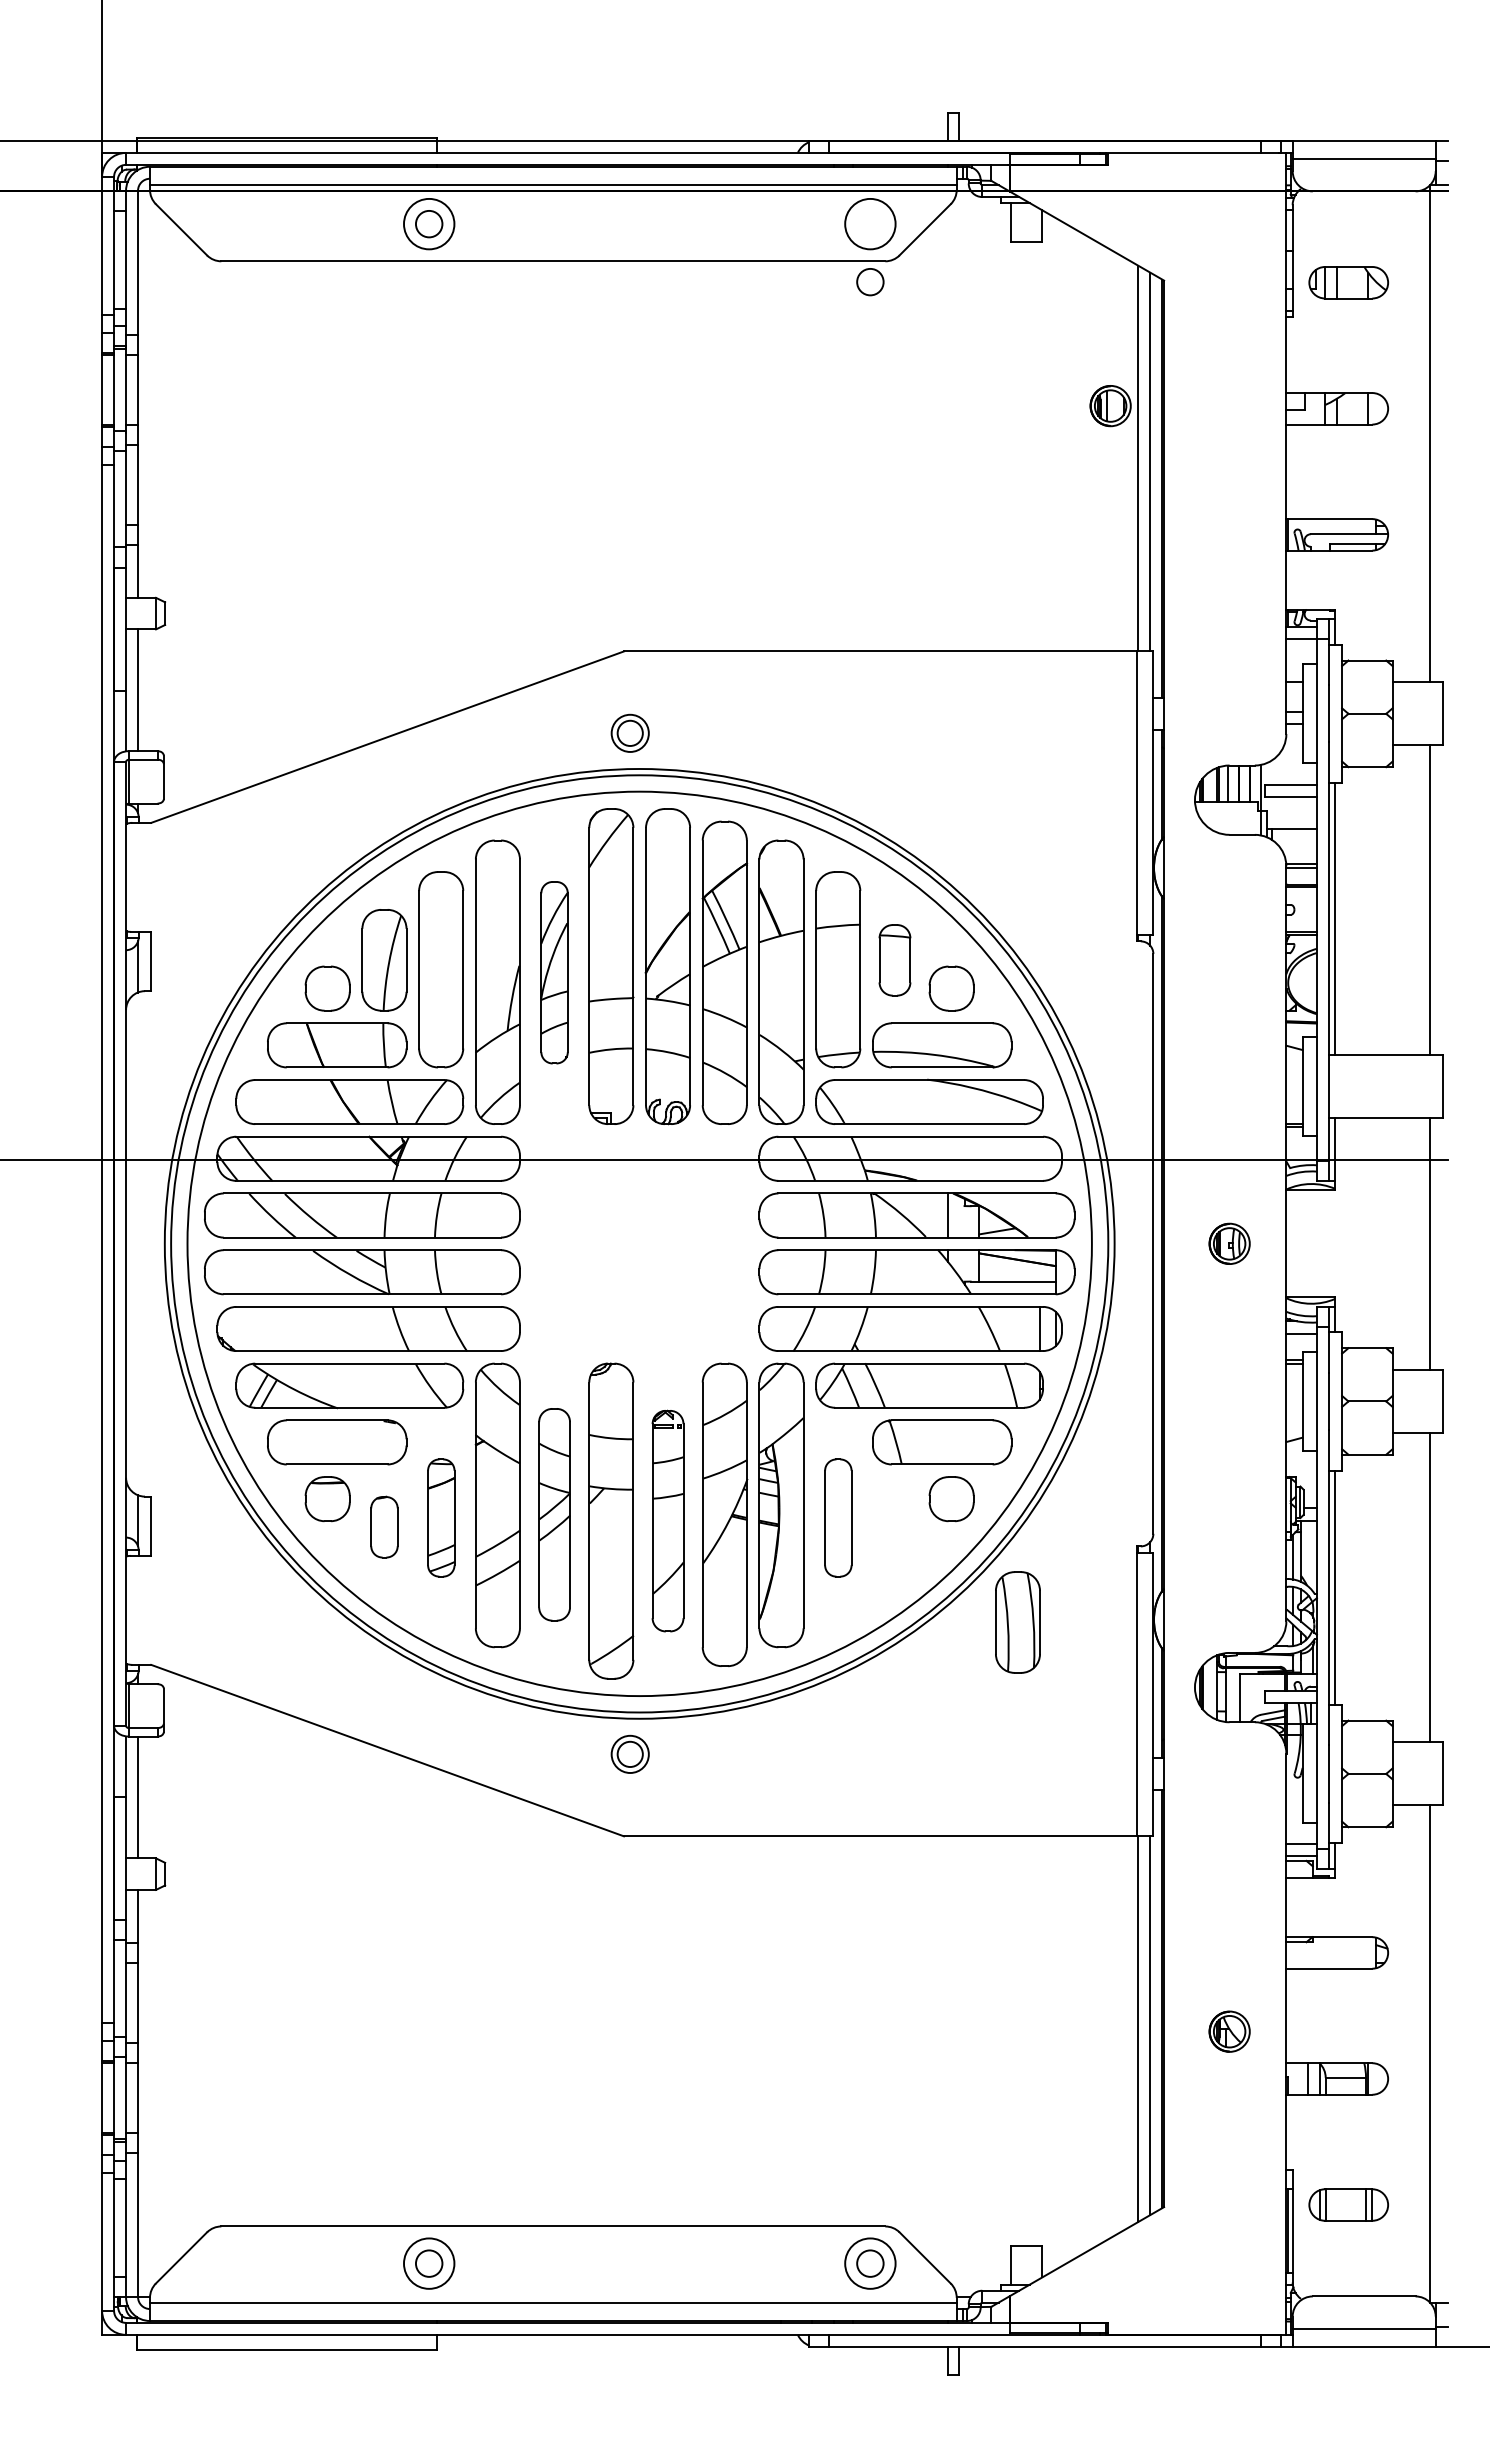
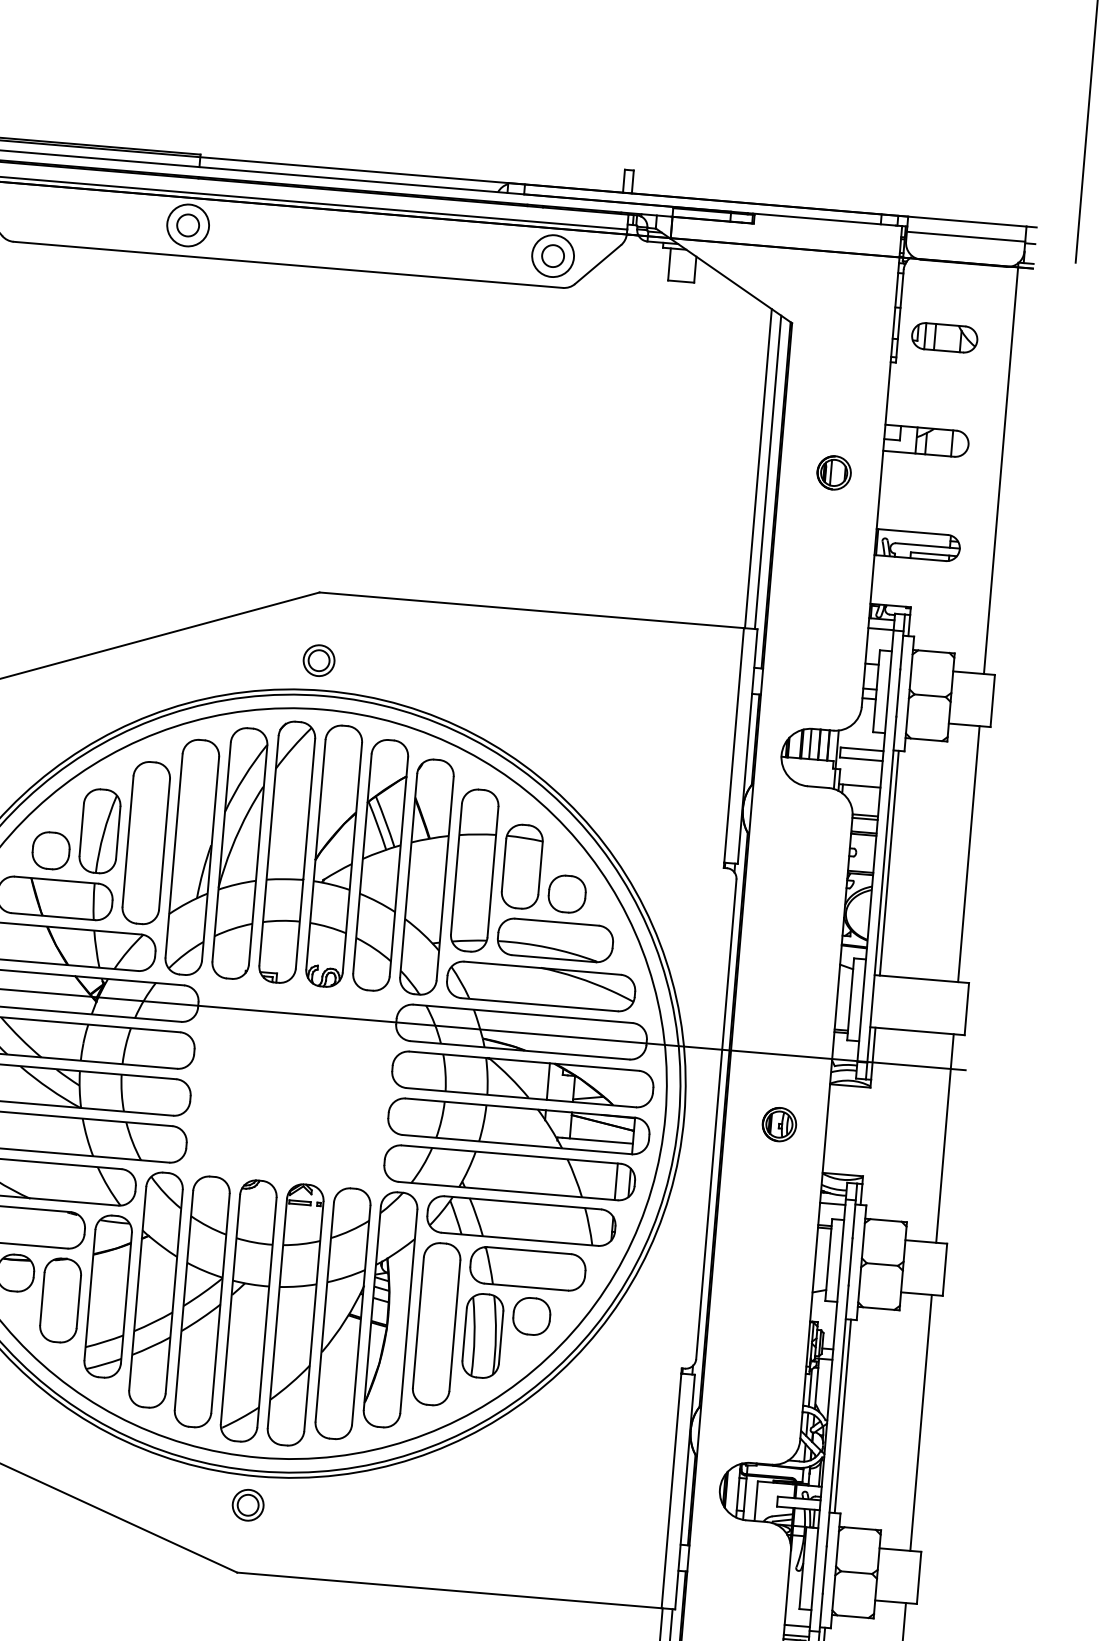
circle: (870, 282) -> (553, 256), moved
part: (1110, 406) -> (834, 473), moved
part: (894, 960) -> (521, 866), size x1.43
part: (554, 972) -> (239, 853), size x1.67
part: (554, 1514) -> (202, 1301), size x1.43
part: (441, 1517) -> (108, 1296), size x1.67
part: (838, 1517) -> (436, 1323), size x1.67
part: (667, 1520) -> (295, 1314), size x1.43
part: (384, 1526) -> (60, 1299), size x1.67
part: (1017, 1622) -> (482, 1335), moved

